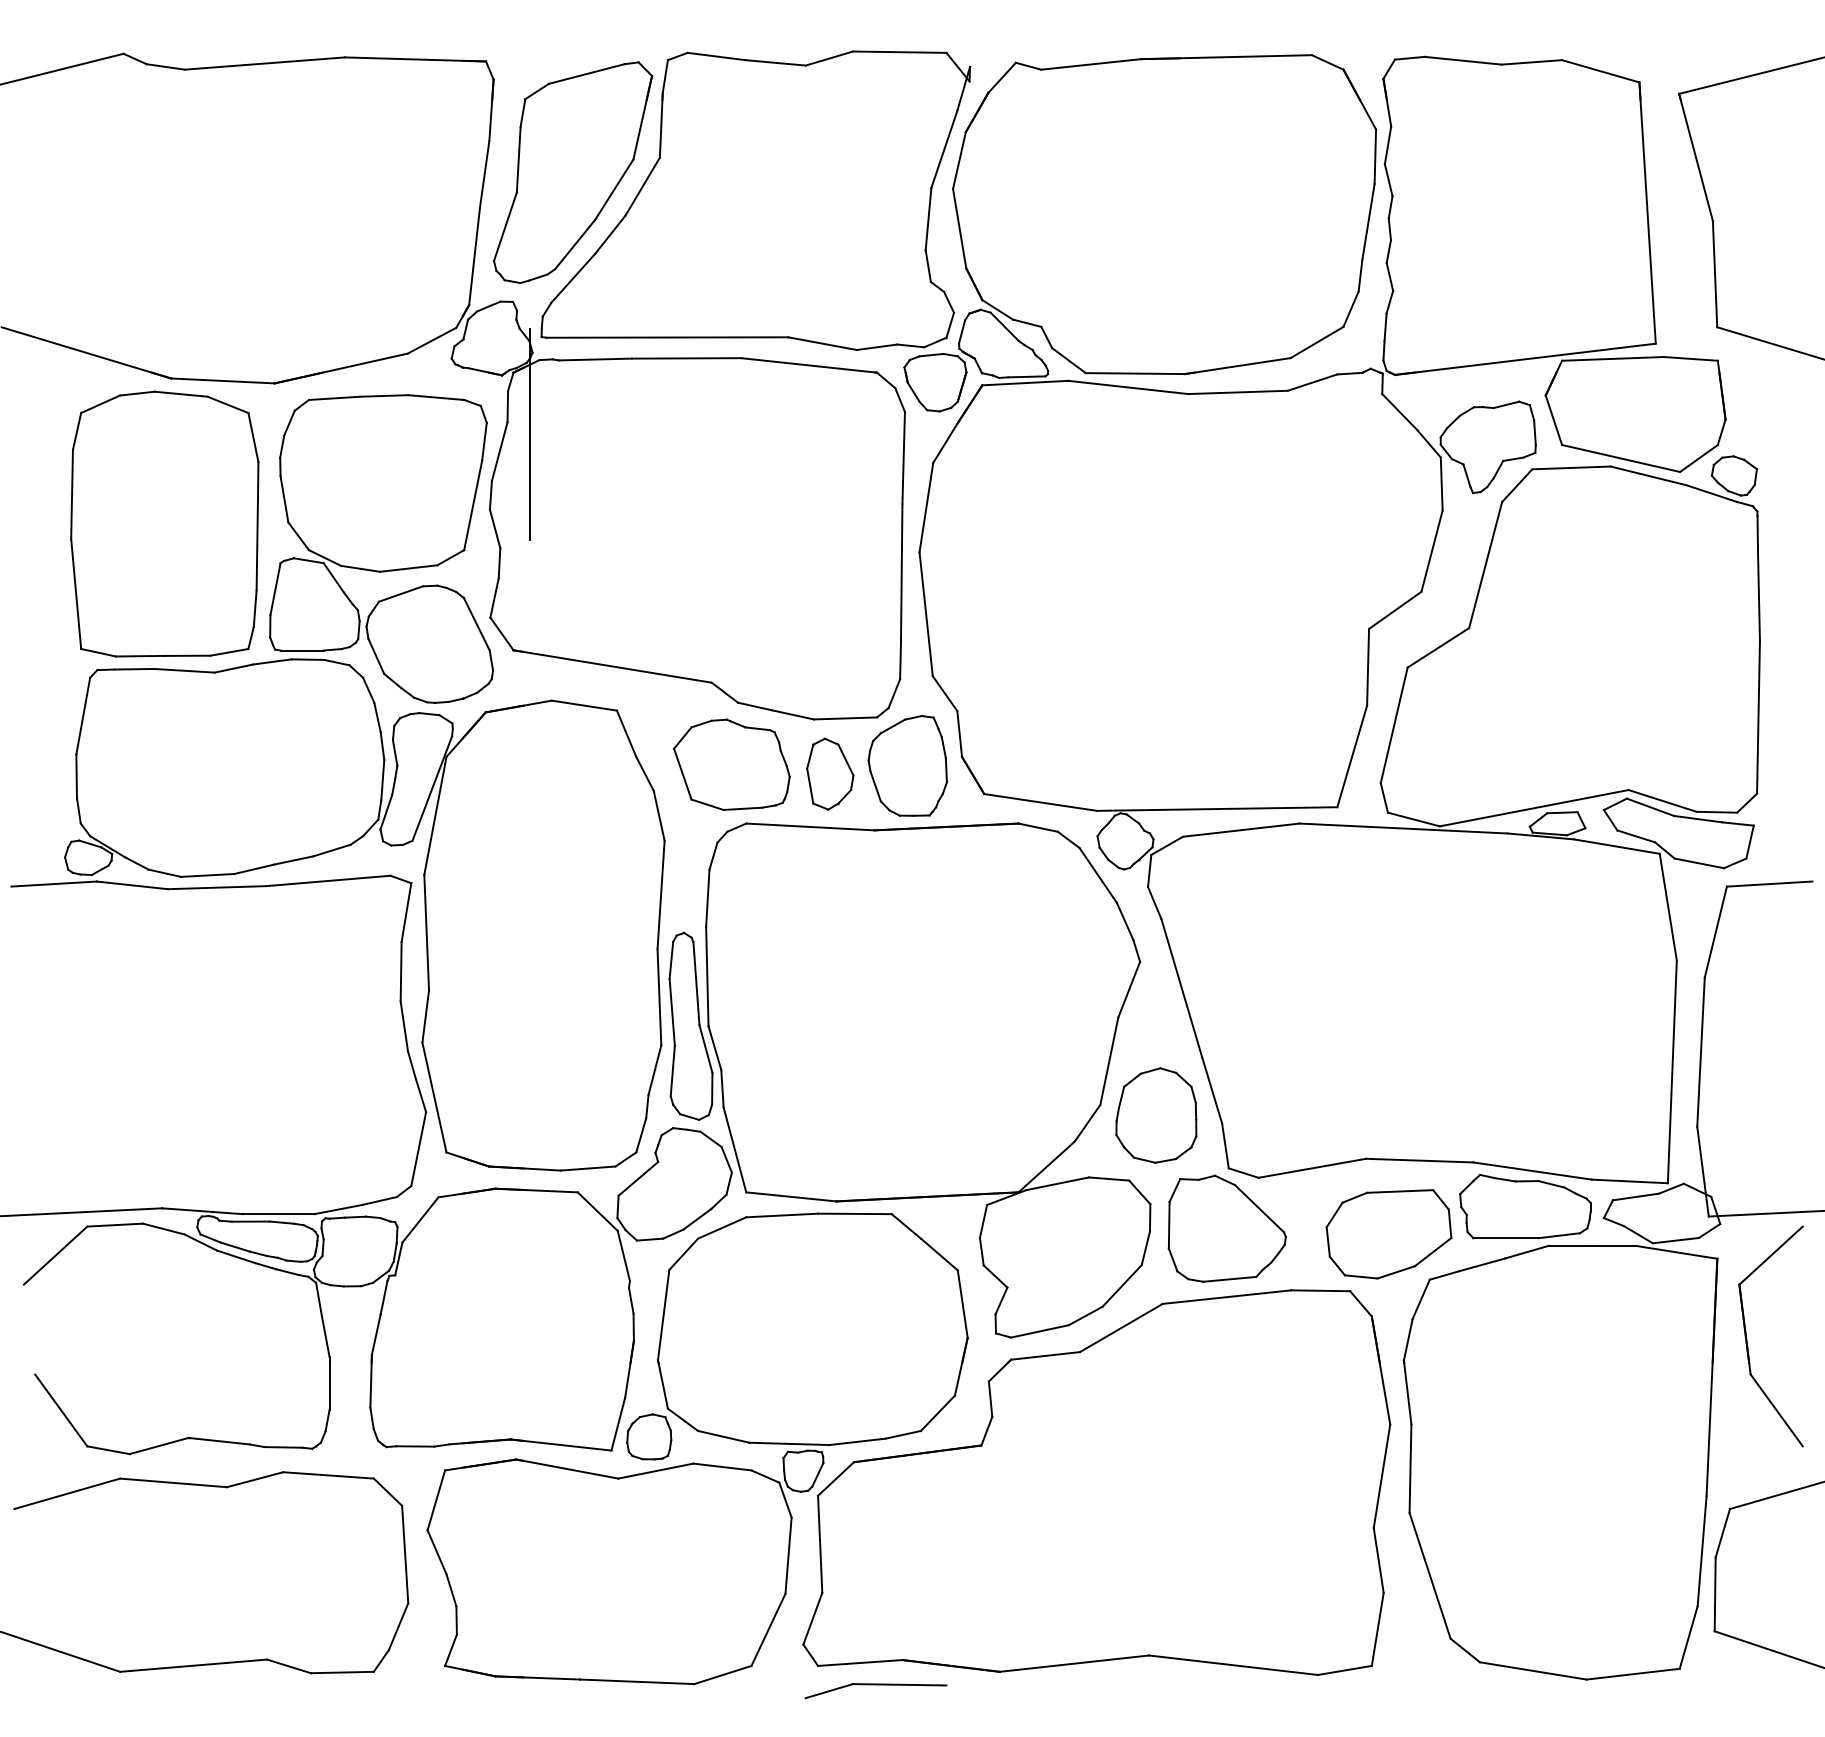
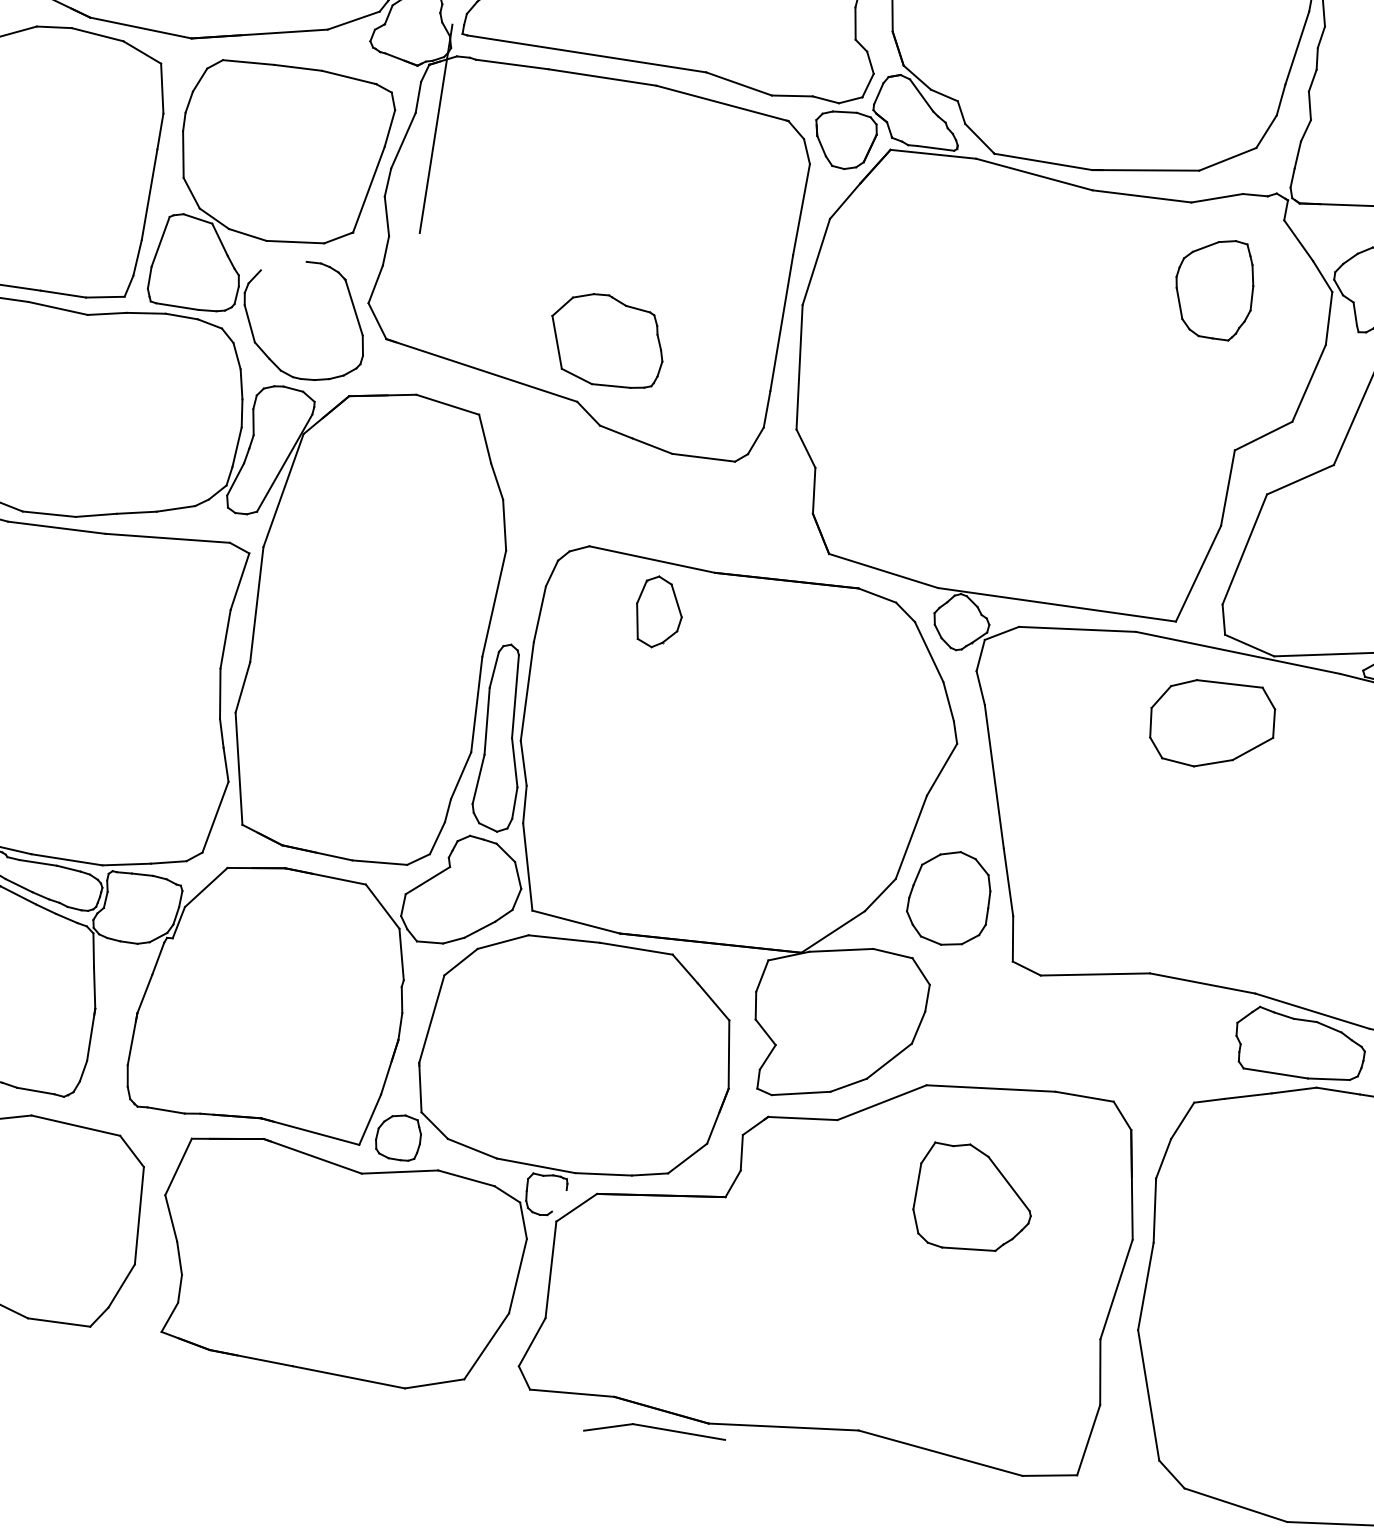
line: (400, 593) -> (283, 265), removed
part: (731, 764) -> (606, 340), moved
part: (907, 765) -> (1214, 287), moved
part: (830, 773) -> (659, 611), moved
part: (1226, 1228) -> (973, 1198), moved
part: (1388, 1234) -> (1211, 724), moved
line: (817, 1474) -> (559, 1200), removed
part: (875, 1691) -> (654, 1434), moved

